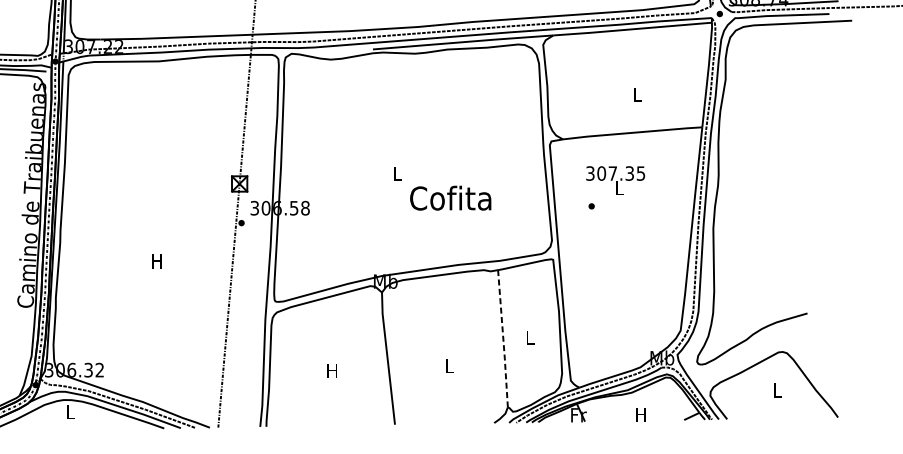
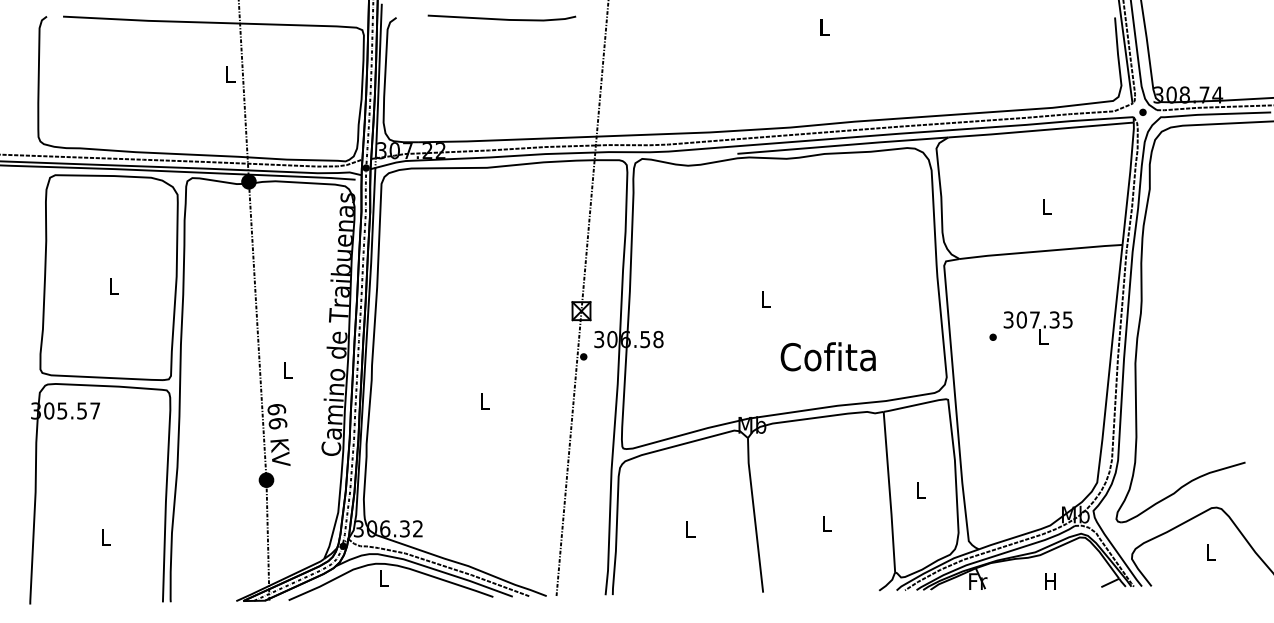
text: (615, 180) -> (1037, 327), moved
text: (450, 197) -> (827, 356), moved
text: (156, 261) -> (484, 401), H -> L
line: (503, 339) -> (889, 492), dashed -> solid
text: (332, 370) -> (689, 529), H -> L

